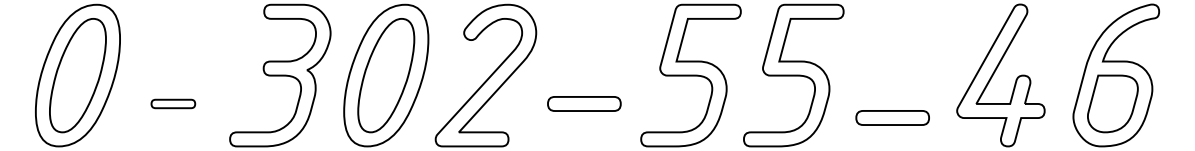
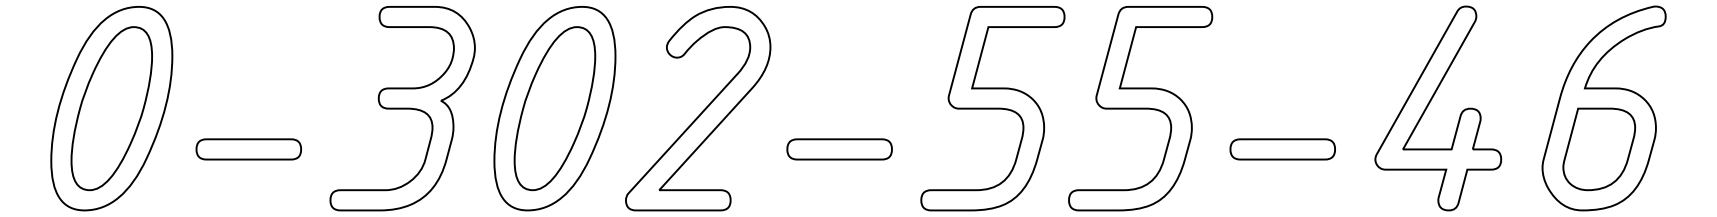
part: (173, 103) -> (249, 148), size x1.67
part: (892, 117) -> (1282, 148), moved

